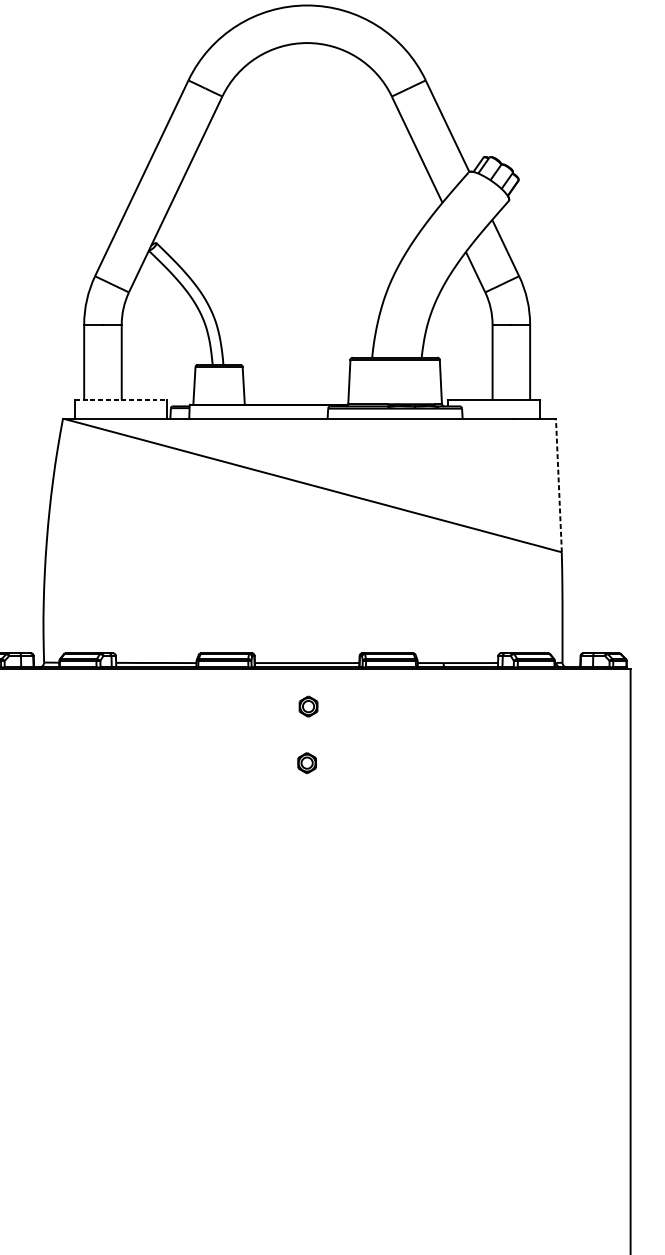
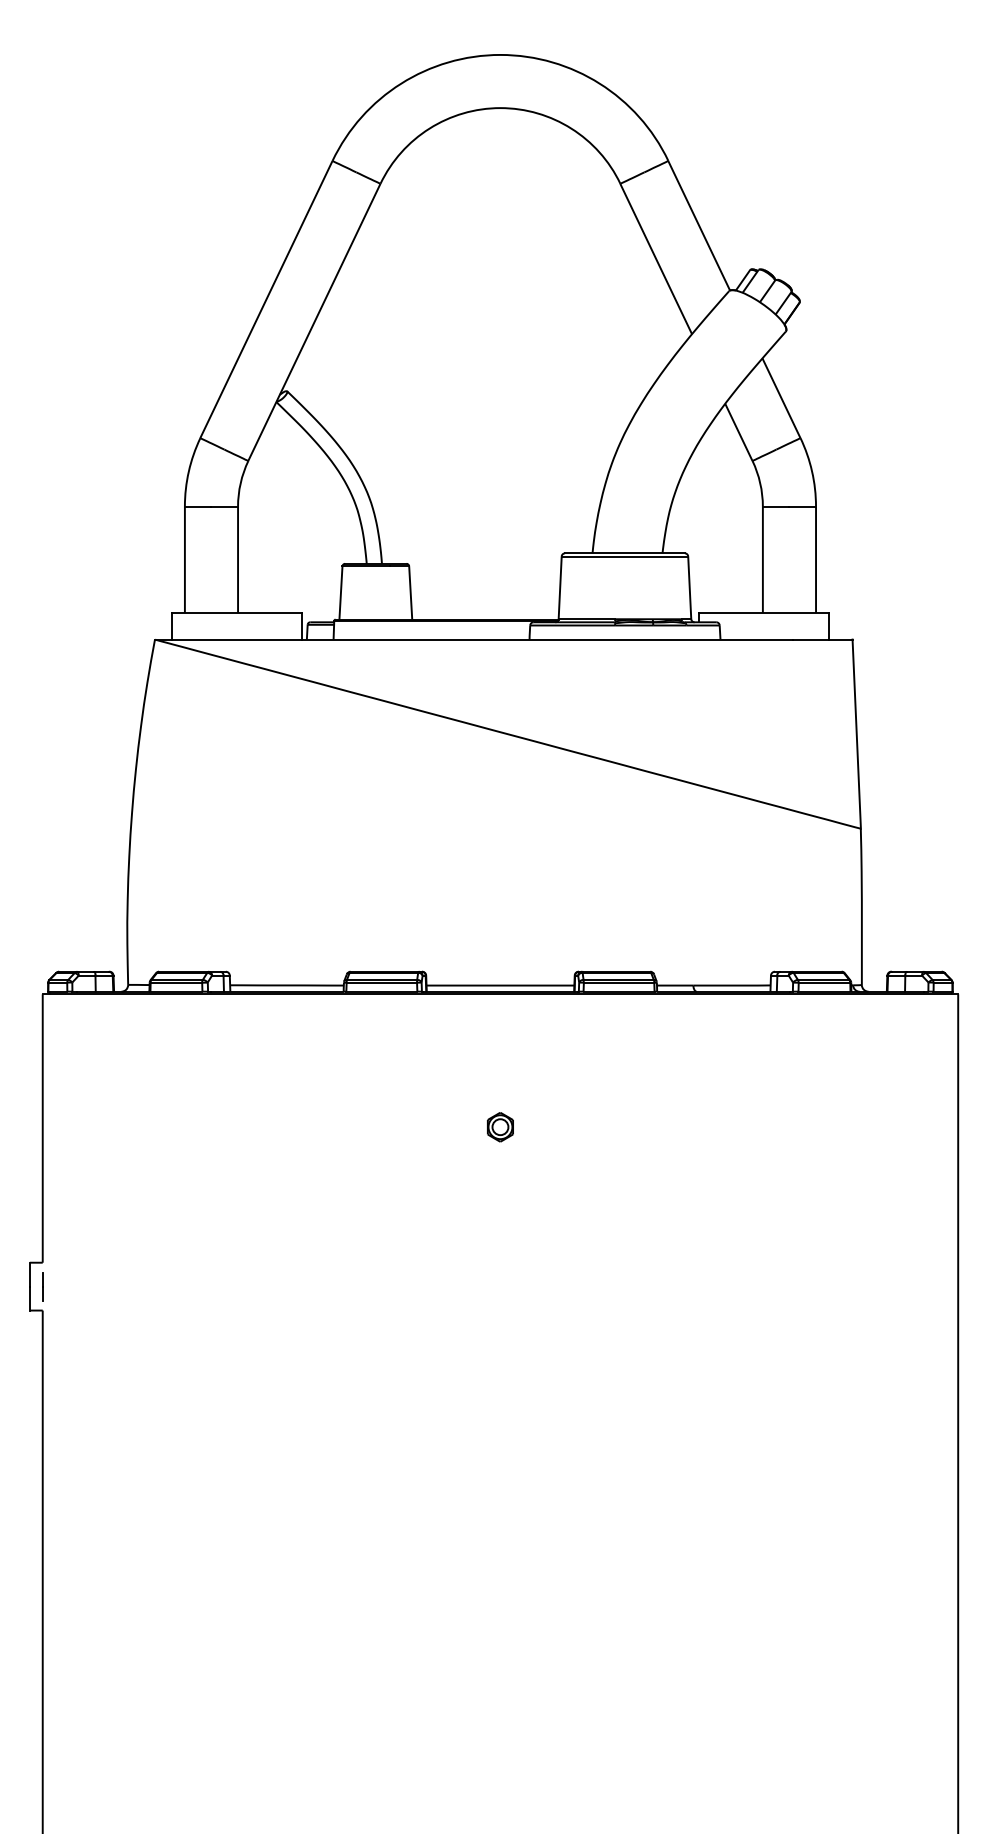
line: (121, 400) -> (237, 613), dashed -> solid
line: (558, 485) -> (856, 734), dashed -> solid
part: (308, 706) -> (502, 1047), removed

